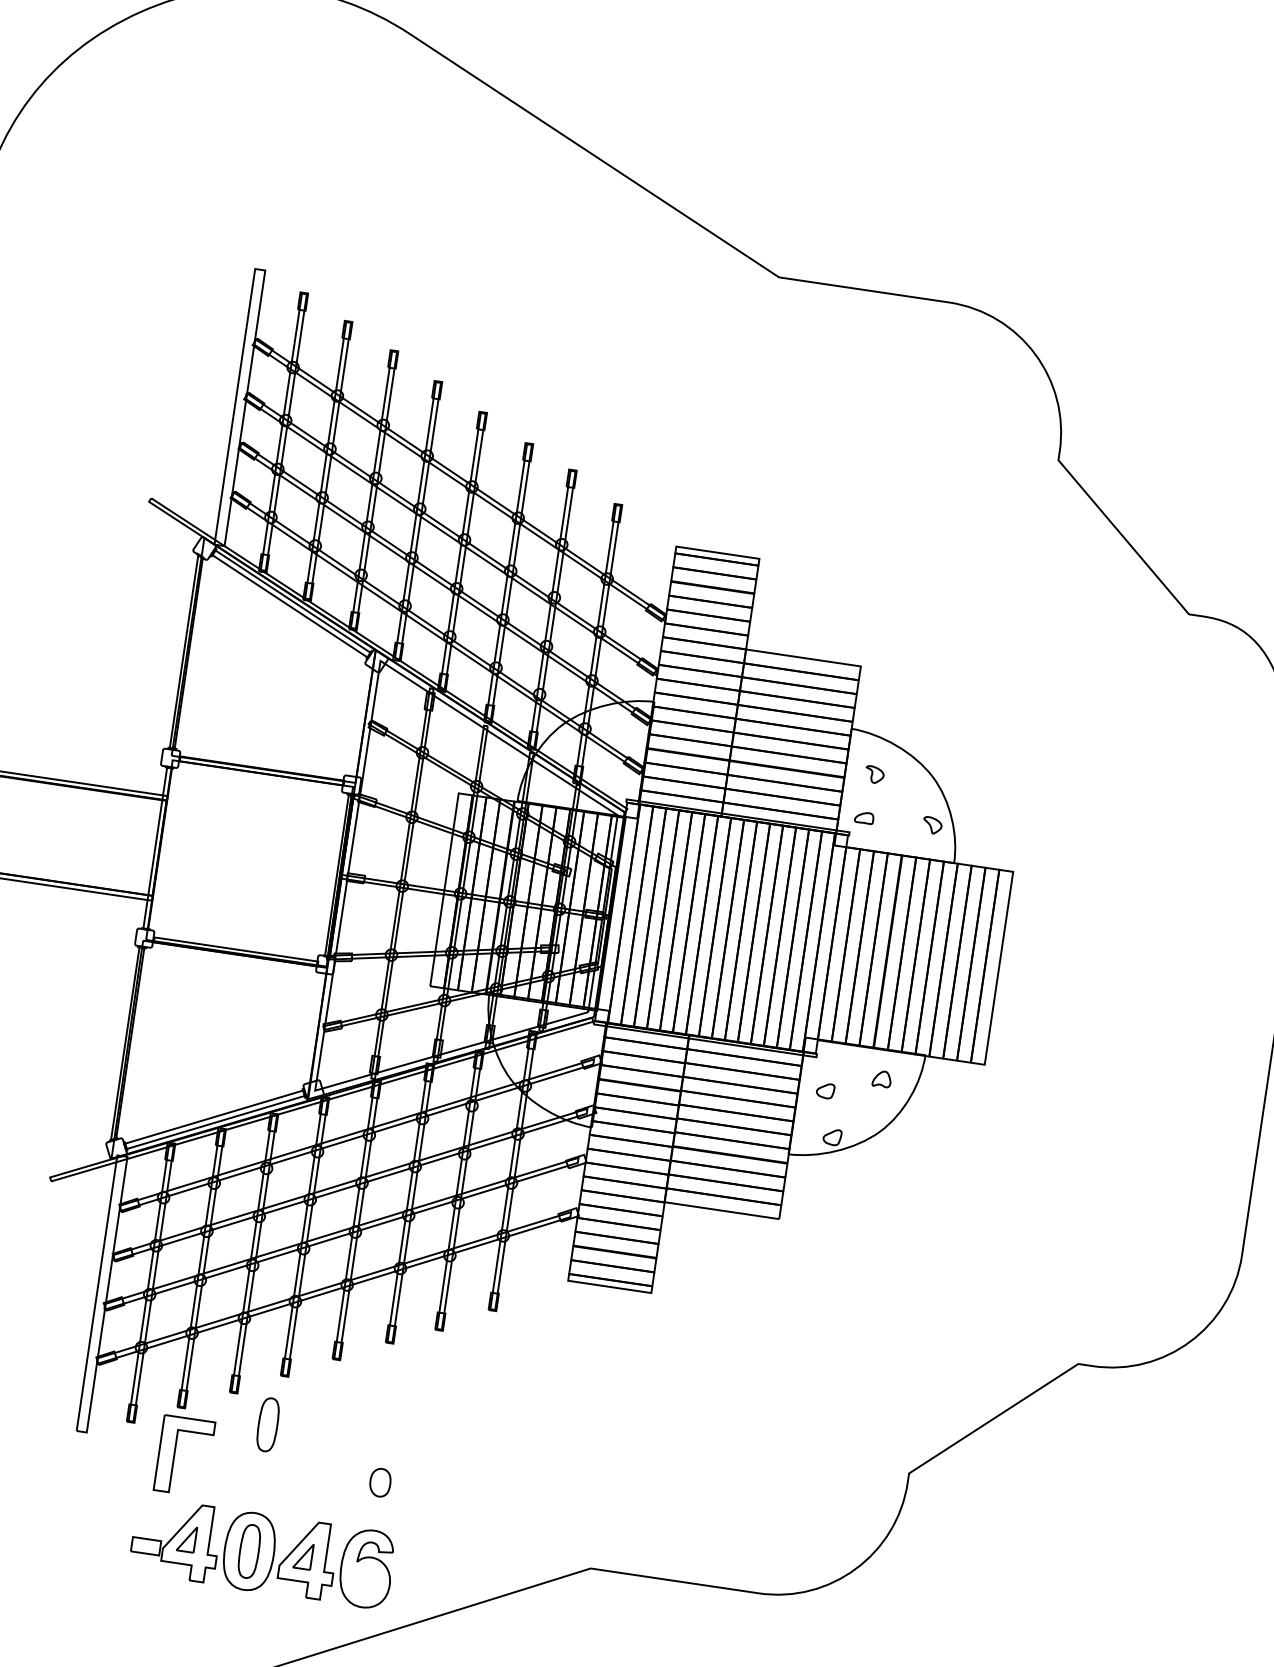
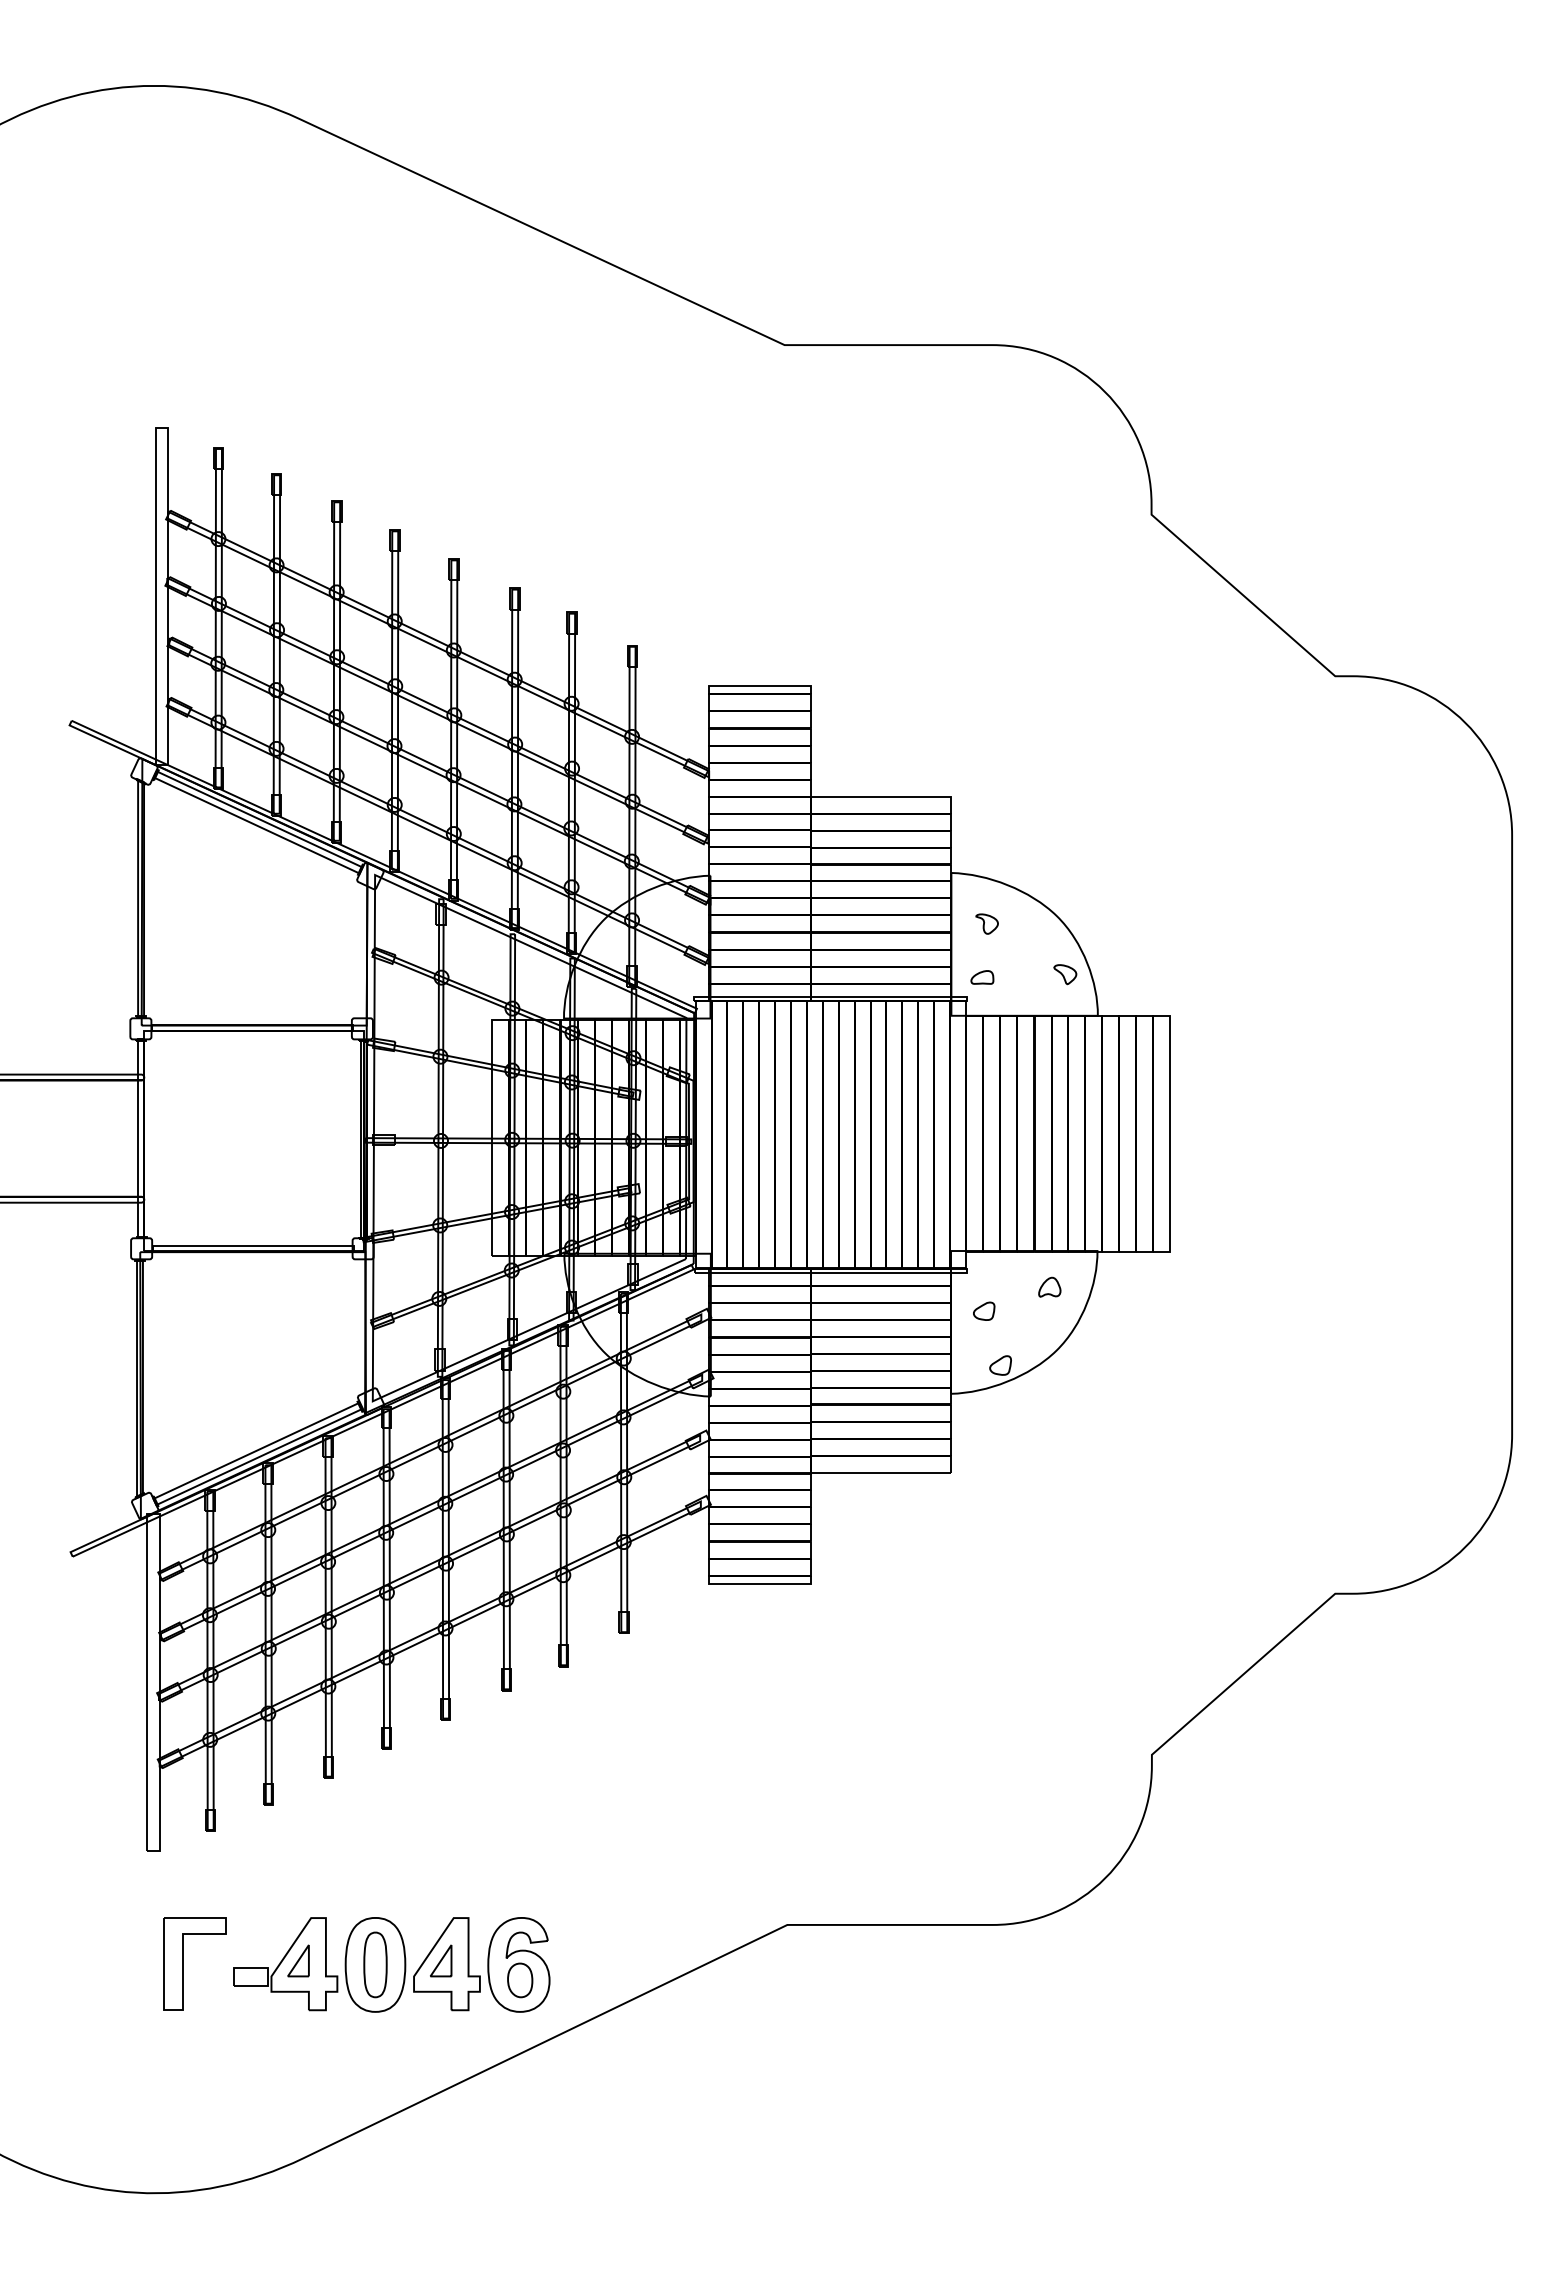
part: (268, 1424) -> (375, 1809), removed
part: (175, 1454) -> (183, 1963), moved
part: (380, 1482) -> (520, 1980), moved

